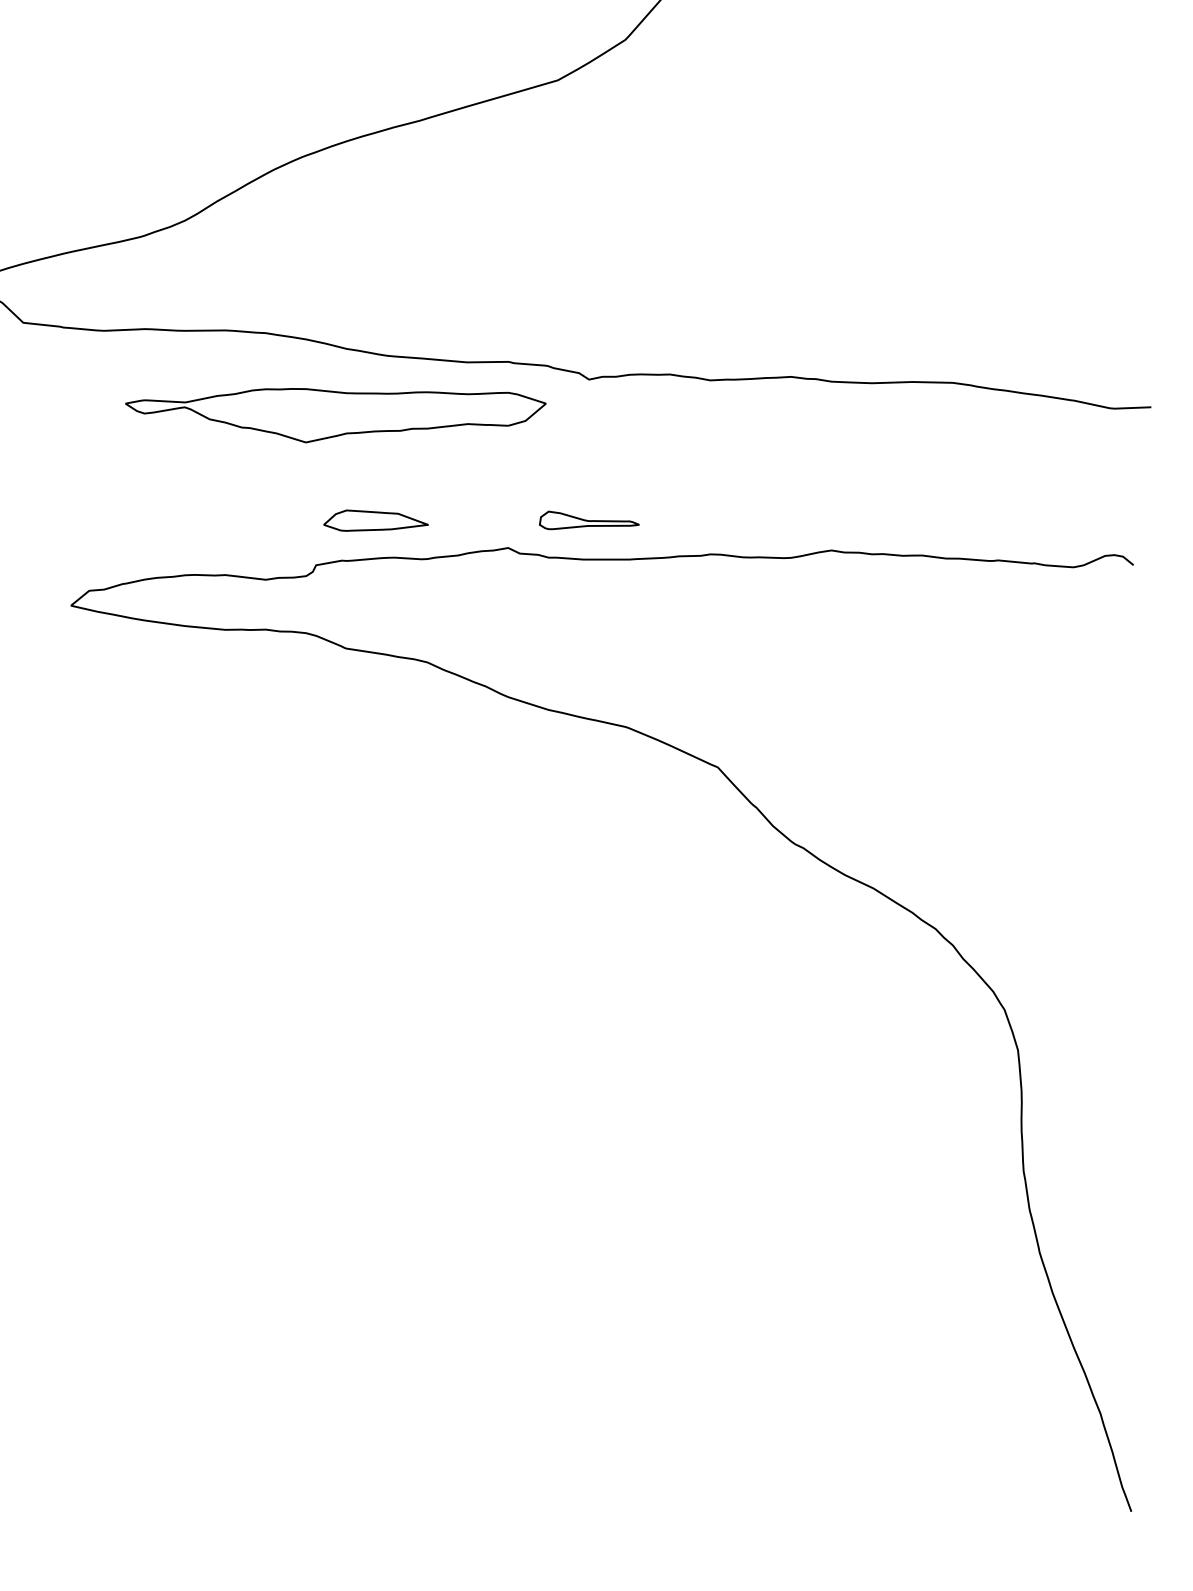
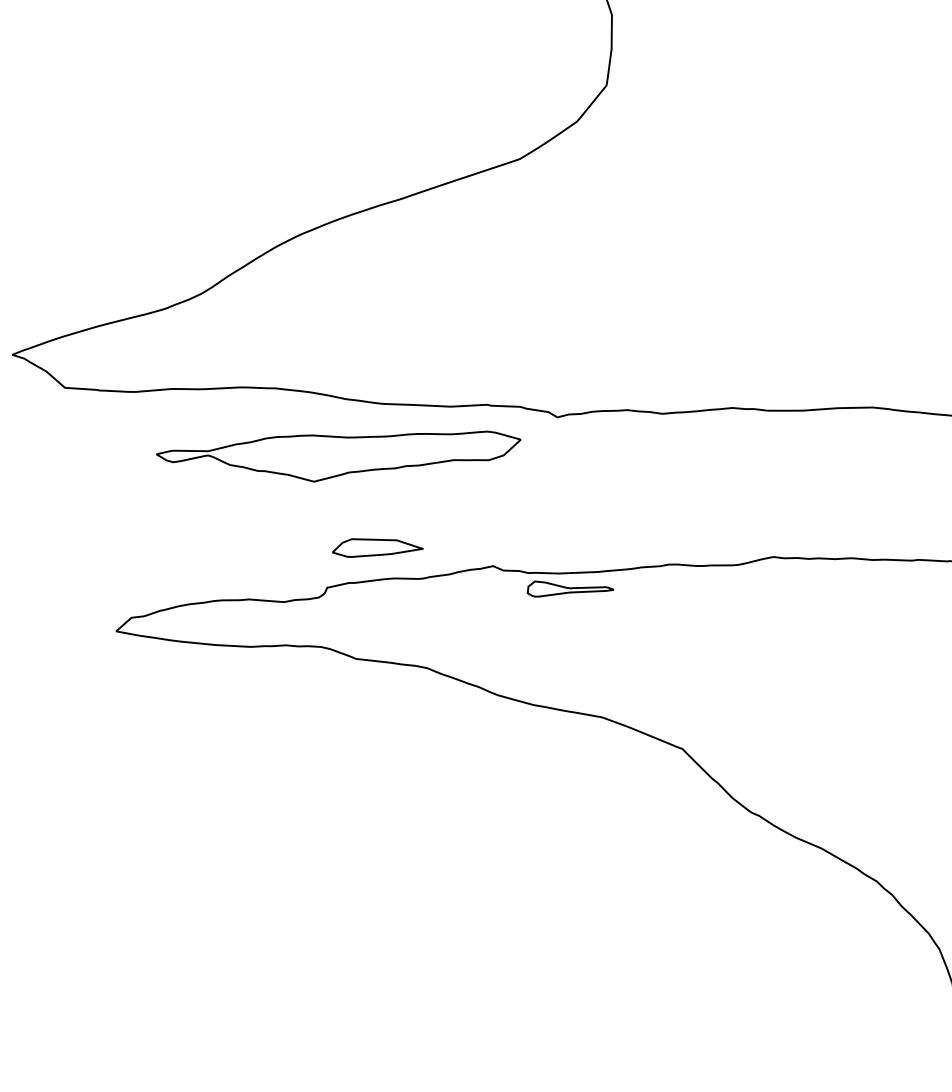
part: (589, 520) -> (570, 587), moved

